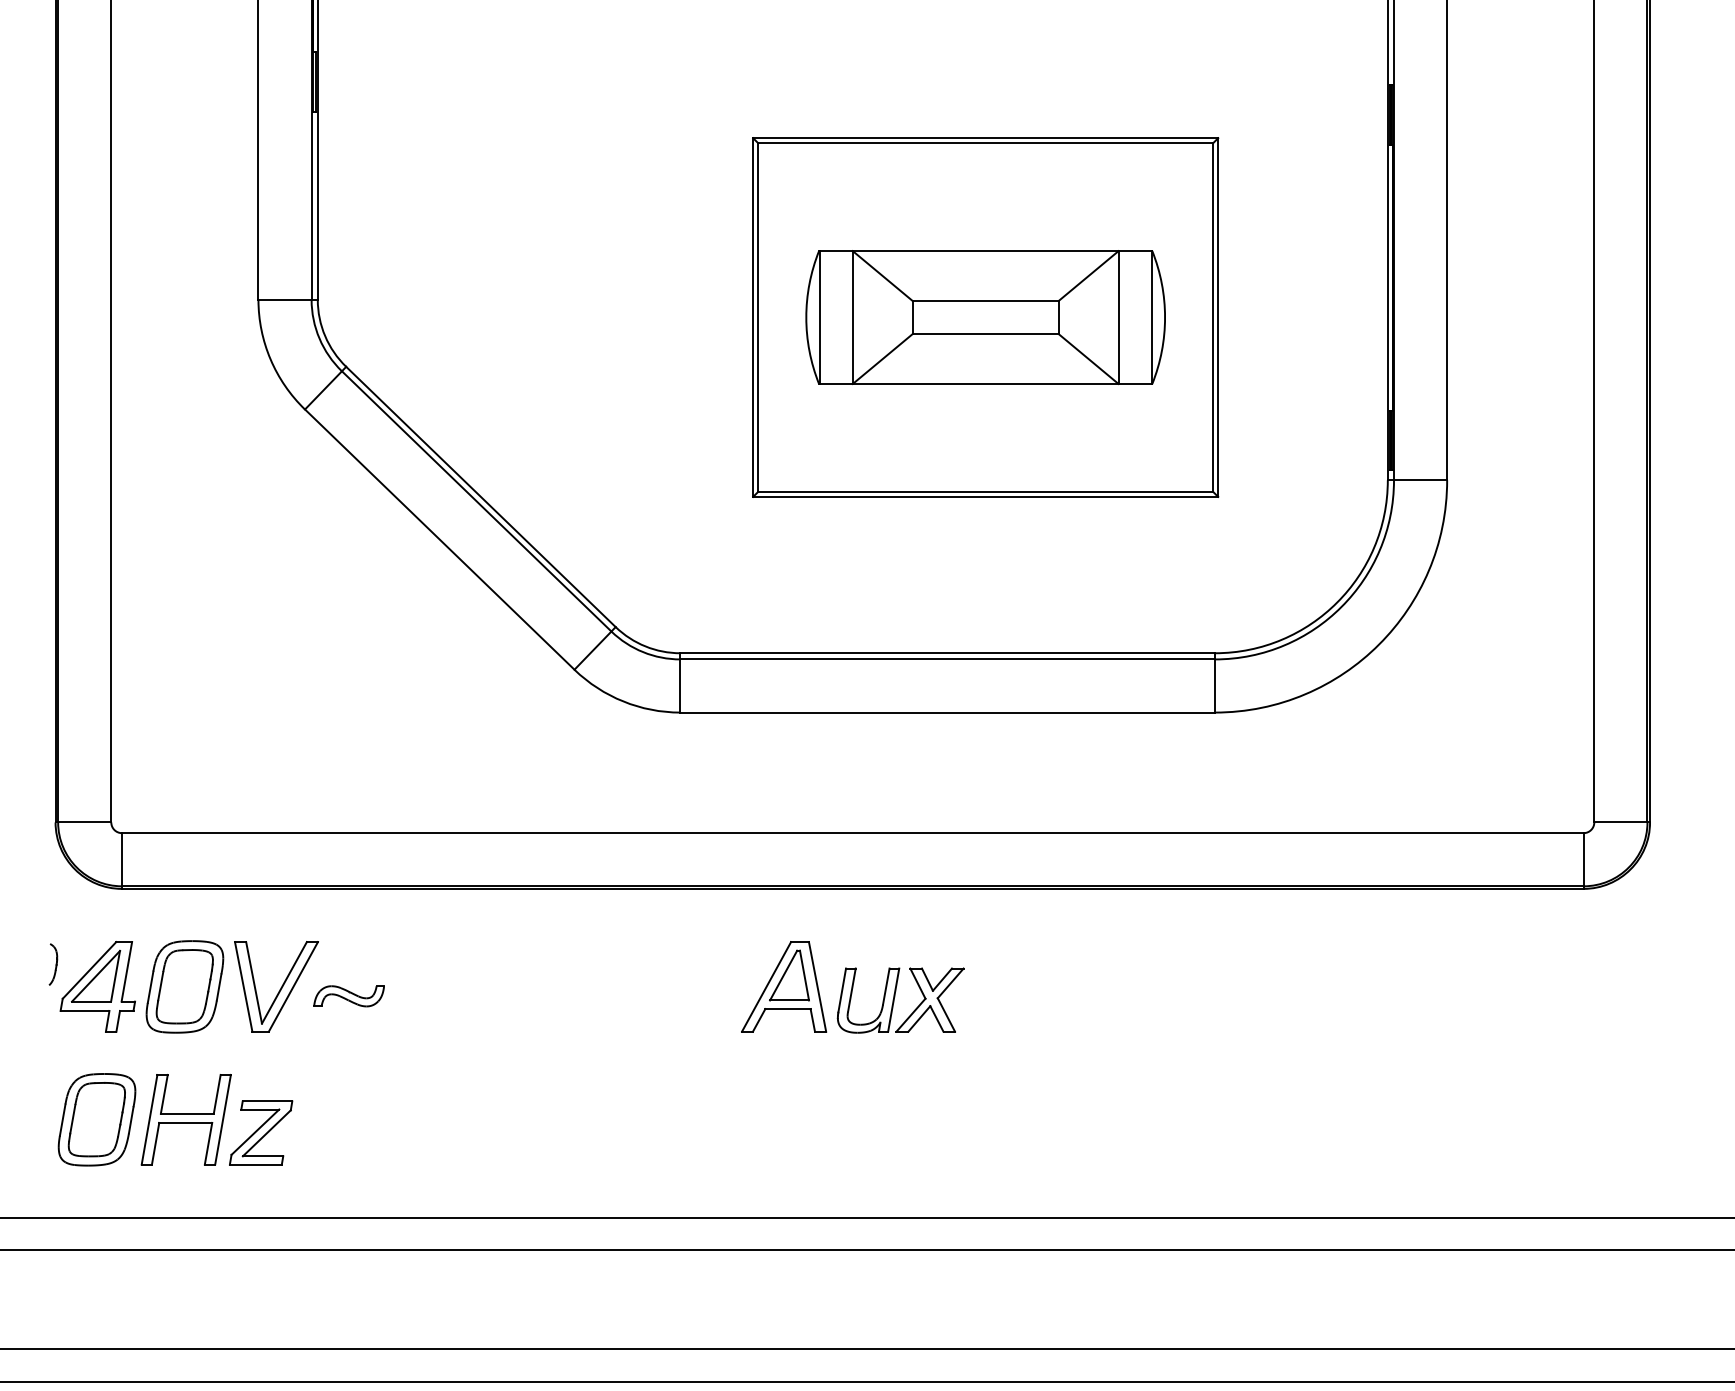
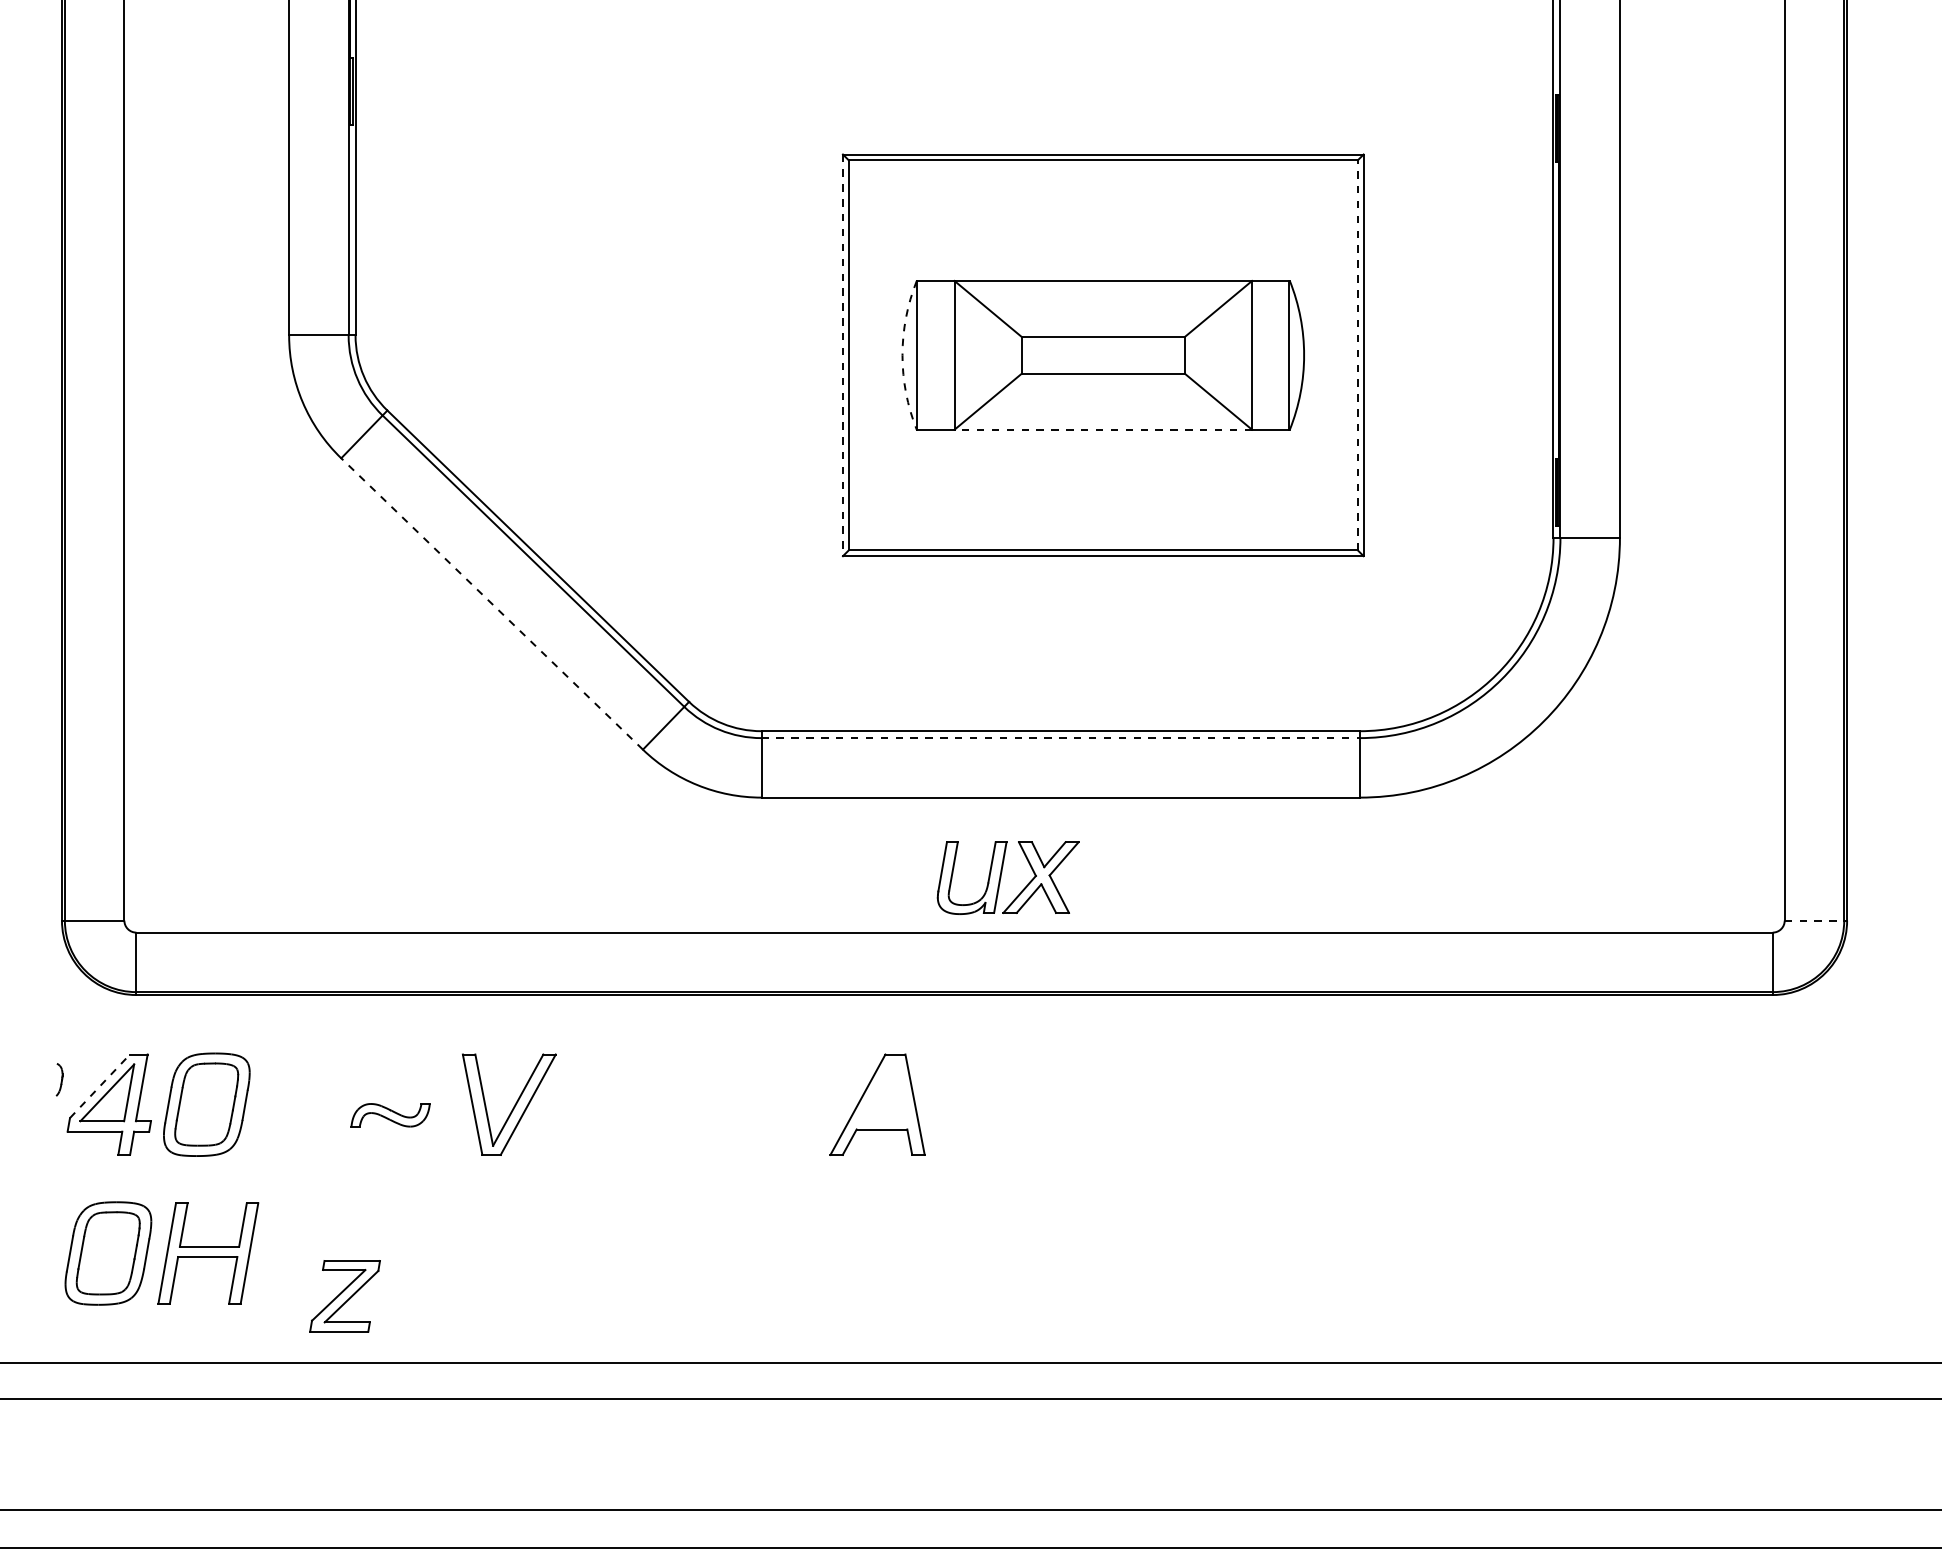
line: (1212, 316) -> (1357, 354), solid -> dashed
line: (752, 317) -> (842, 355), solid -> dashed
arc: (806, 317) -> (902, 355), solid -> dashed
line: (985, 383) -> (1103, 429), solid -> dashed
line: (440, 539) -> (492, 603), solid -> dashed
line: (948, 659) -> (1061, 738), solid -> dashed
line: (1620, 822) -> (1814, 920), solid -> dashed
part: (53, 964) -> (59, 1079), size x0.7
line: (89, 970) -> (99, 1086), solid -> dashed
part: (789, 975) -> (883, 1091), removed
part: (276, 986) -> (509, 1104), moved
part: (900, 1000) -> (1007, 877), moved
part: (260, 1133) -> (344, 1296), moved

